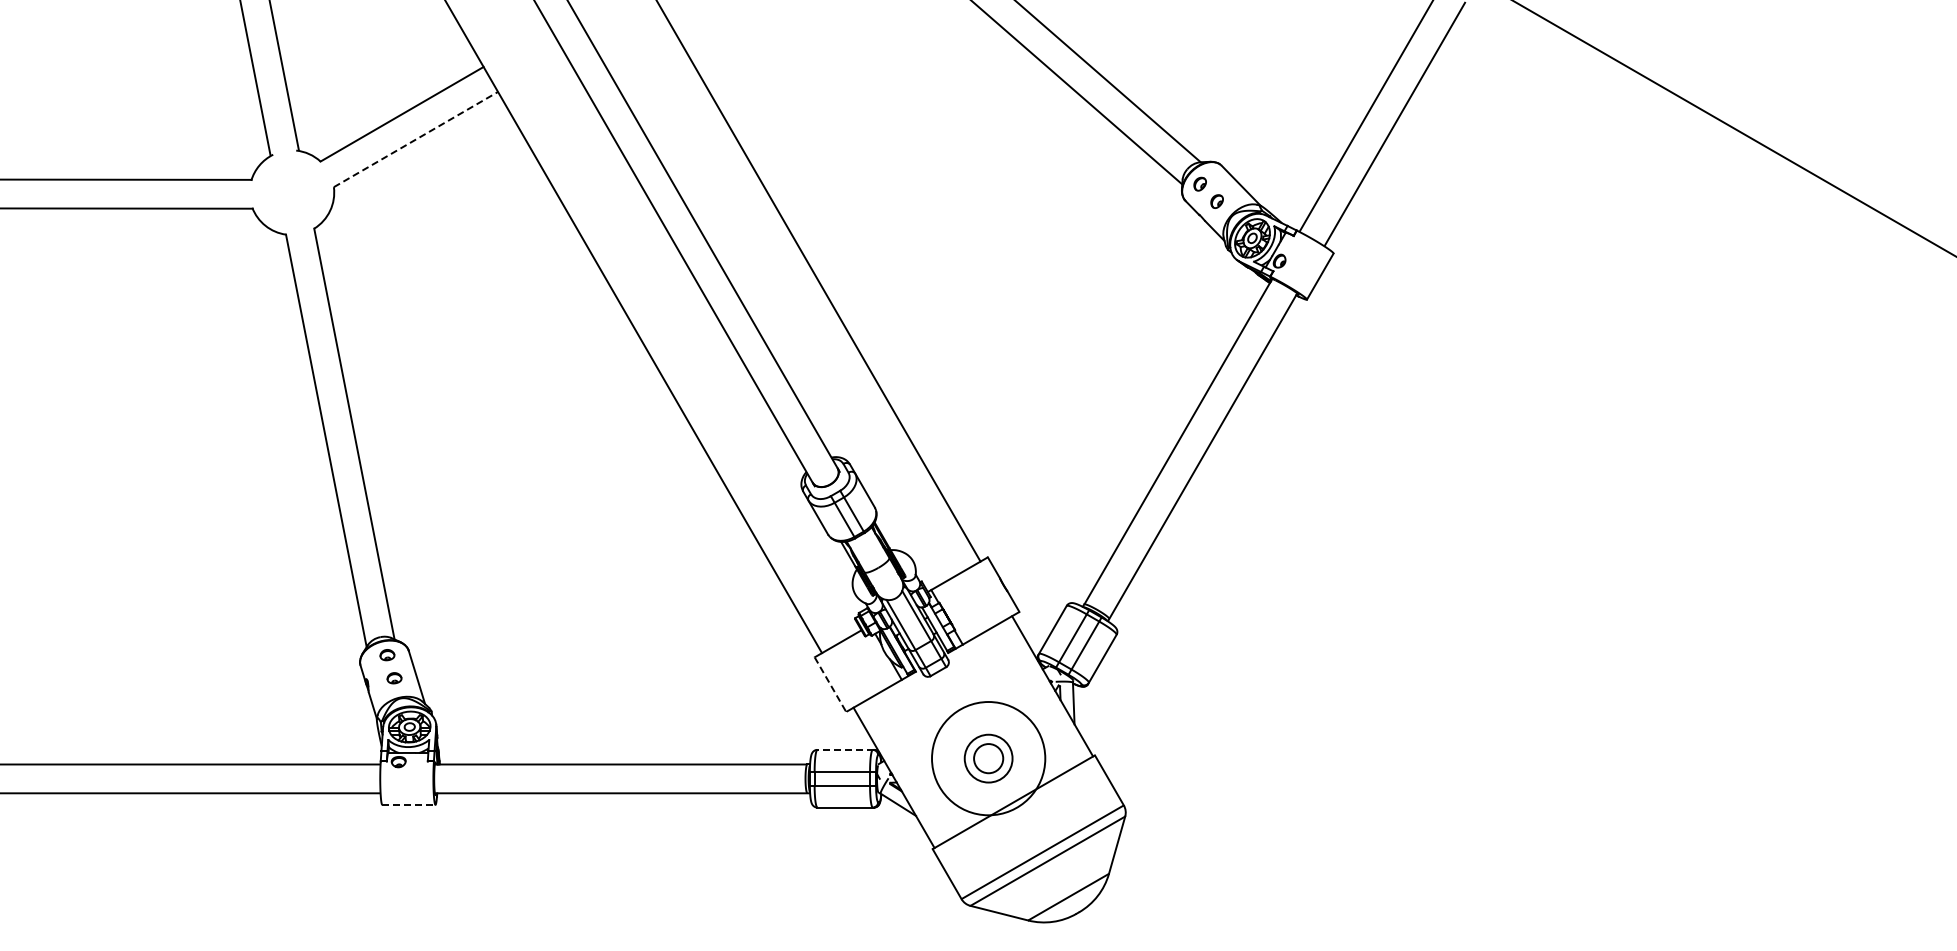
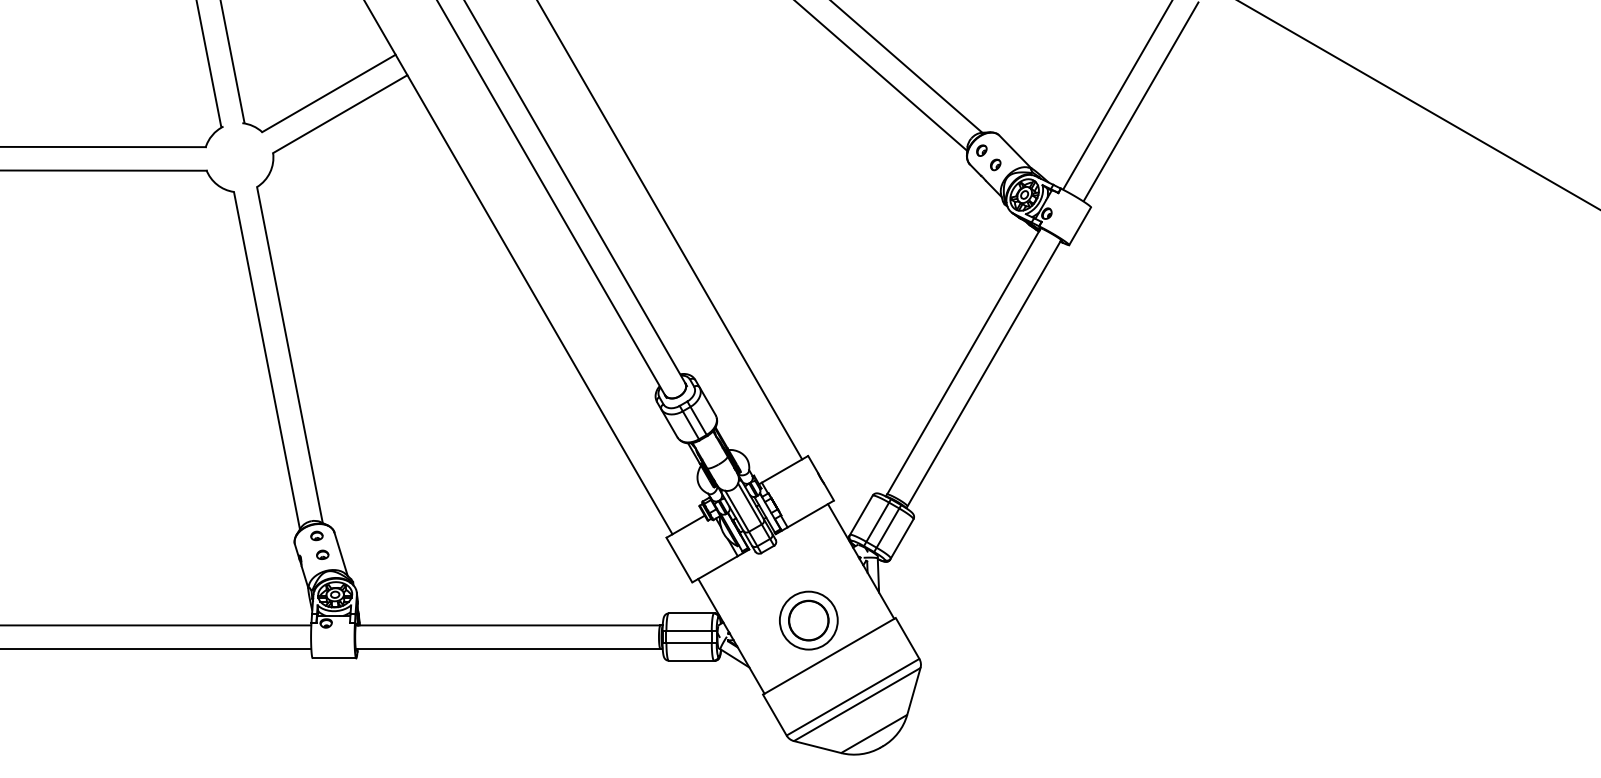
line: (415, 139) -> (339, 114), dashed -> solid
line: (830, 684) -> (679, 559), dashed -> solid
line: (845, 749) -> (691, 613), dashed -> solid
circle: (988, 758) -> (808, 620), size x0.62
circle: (988, 758) -> (808, 620), size x1.67
line: (408, 804) -> (334, 658), dashed -> solid

